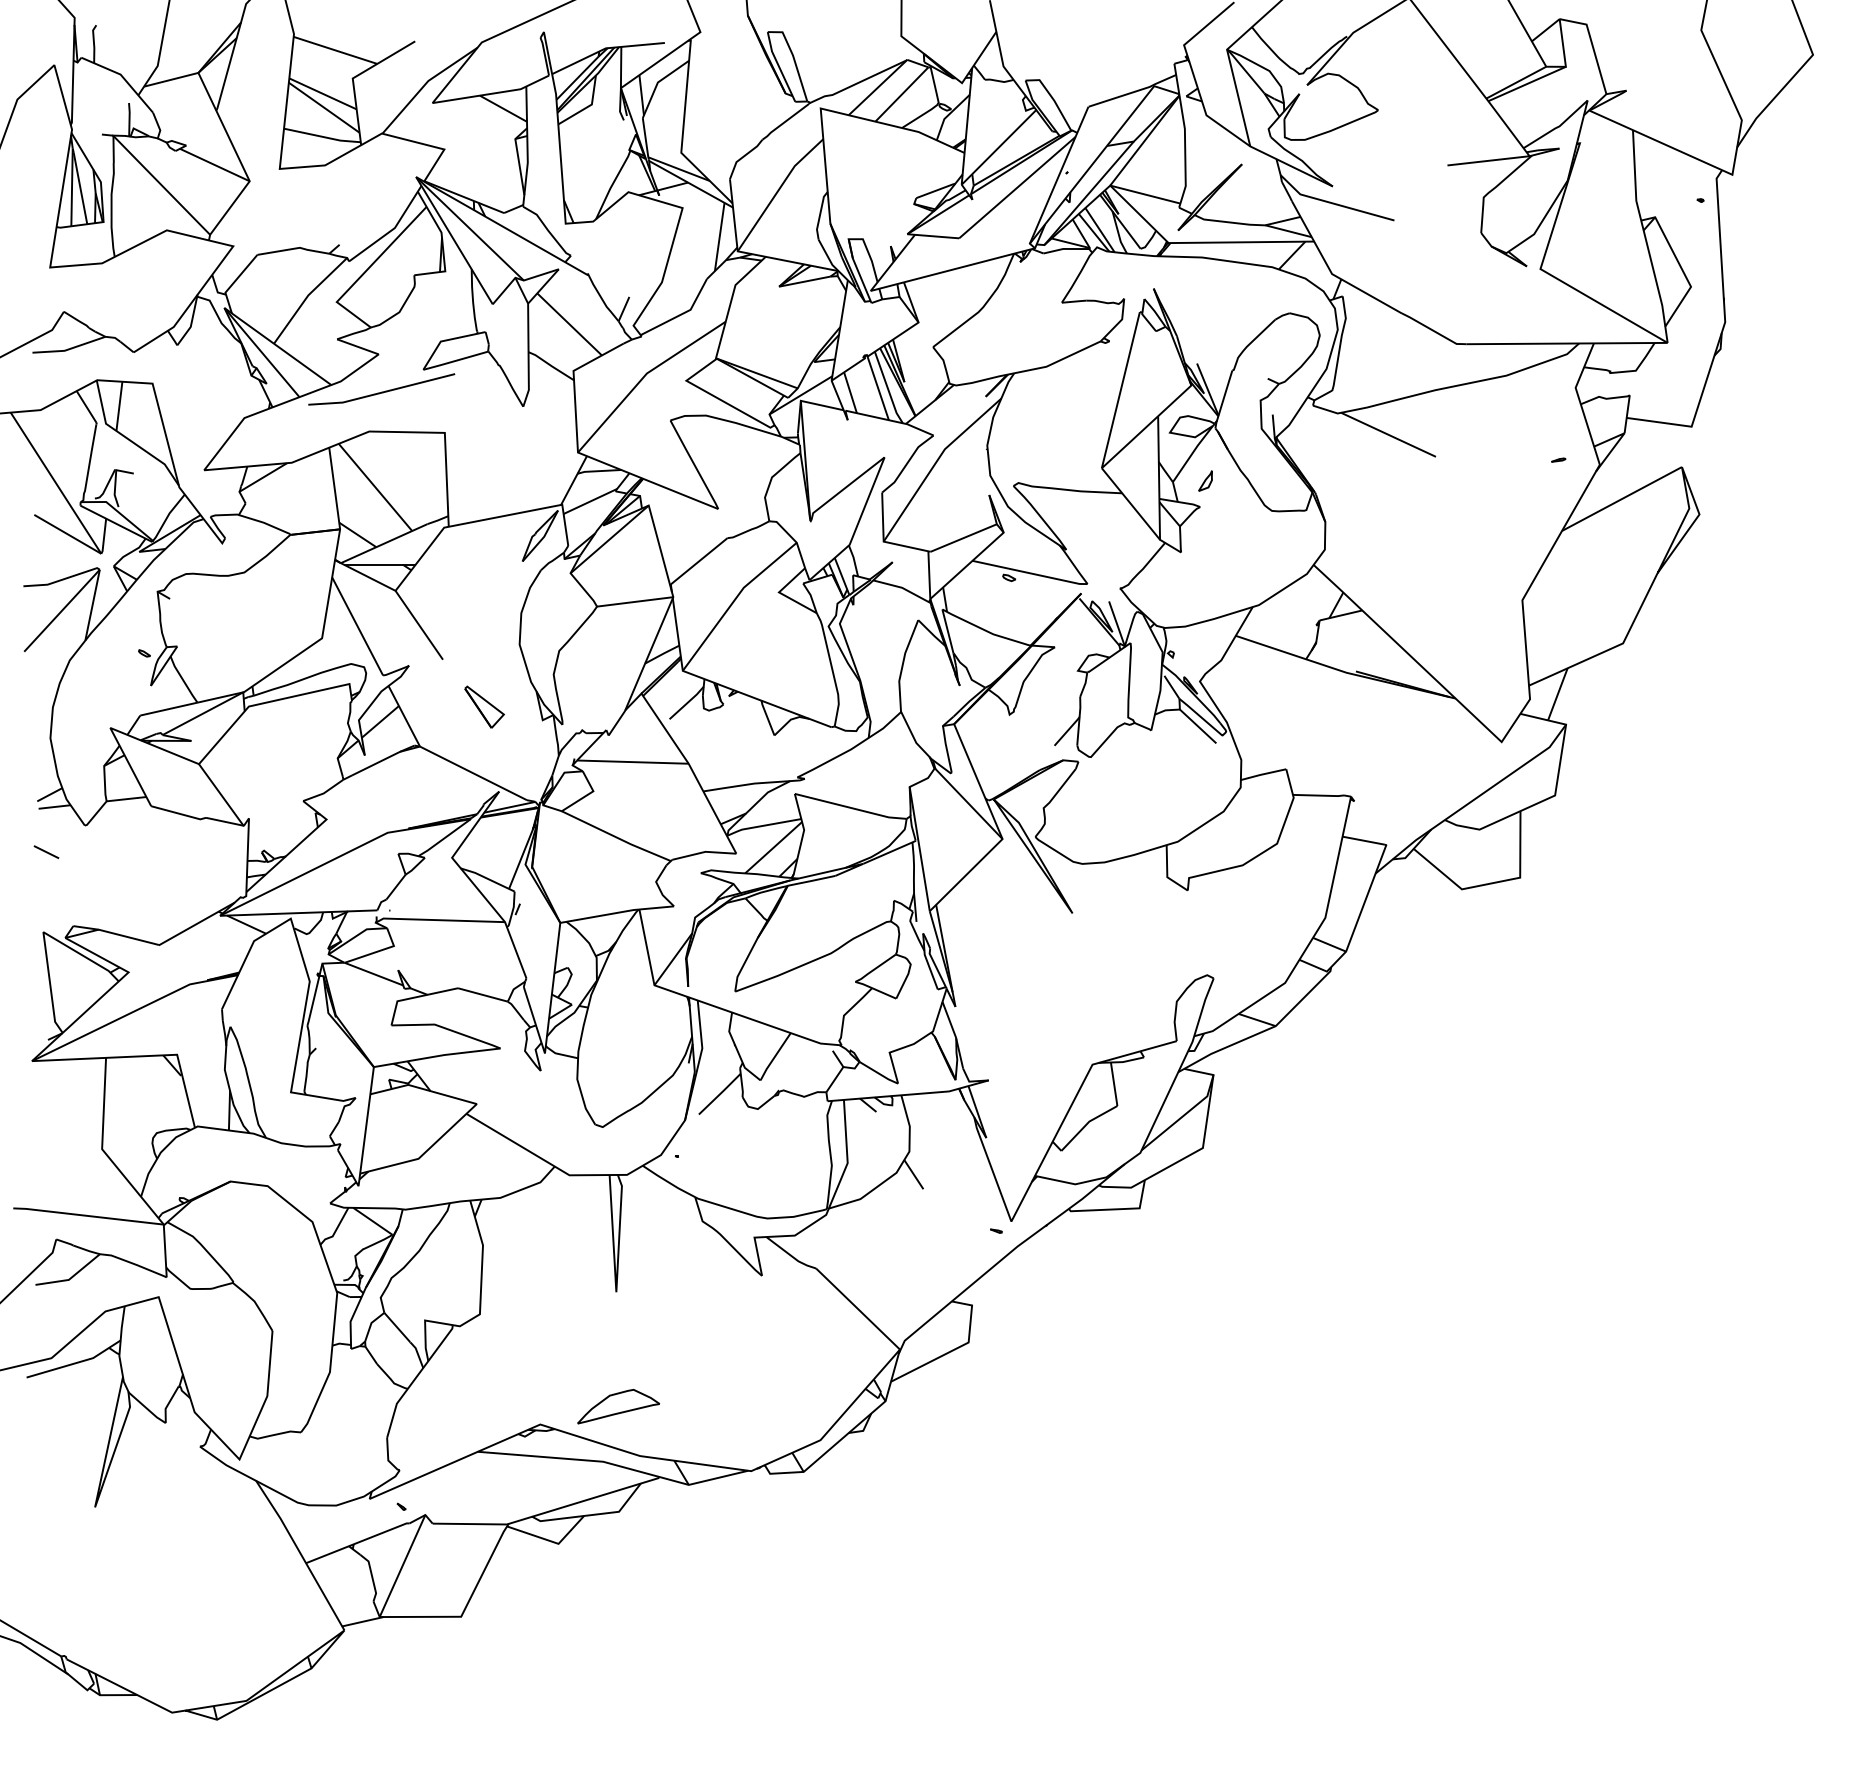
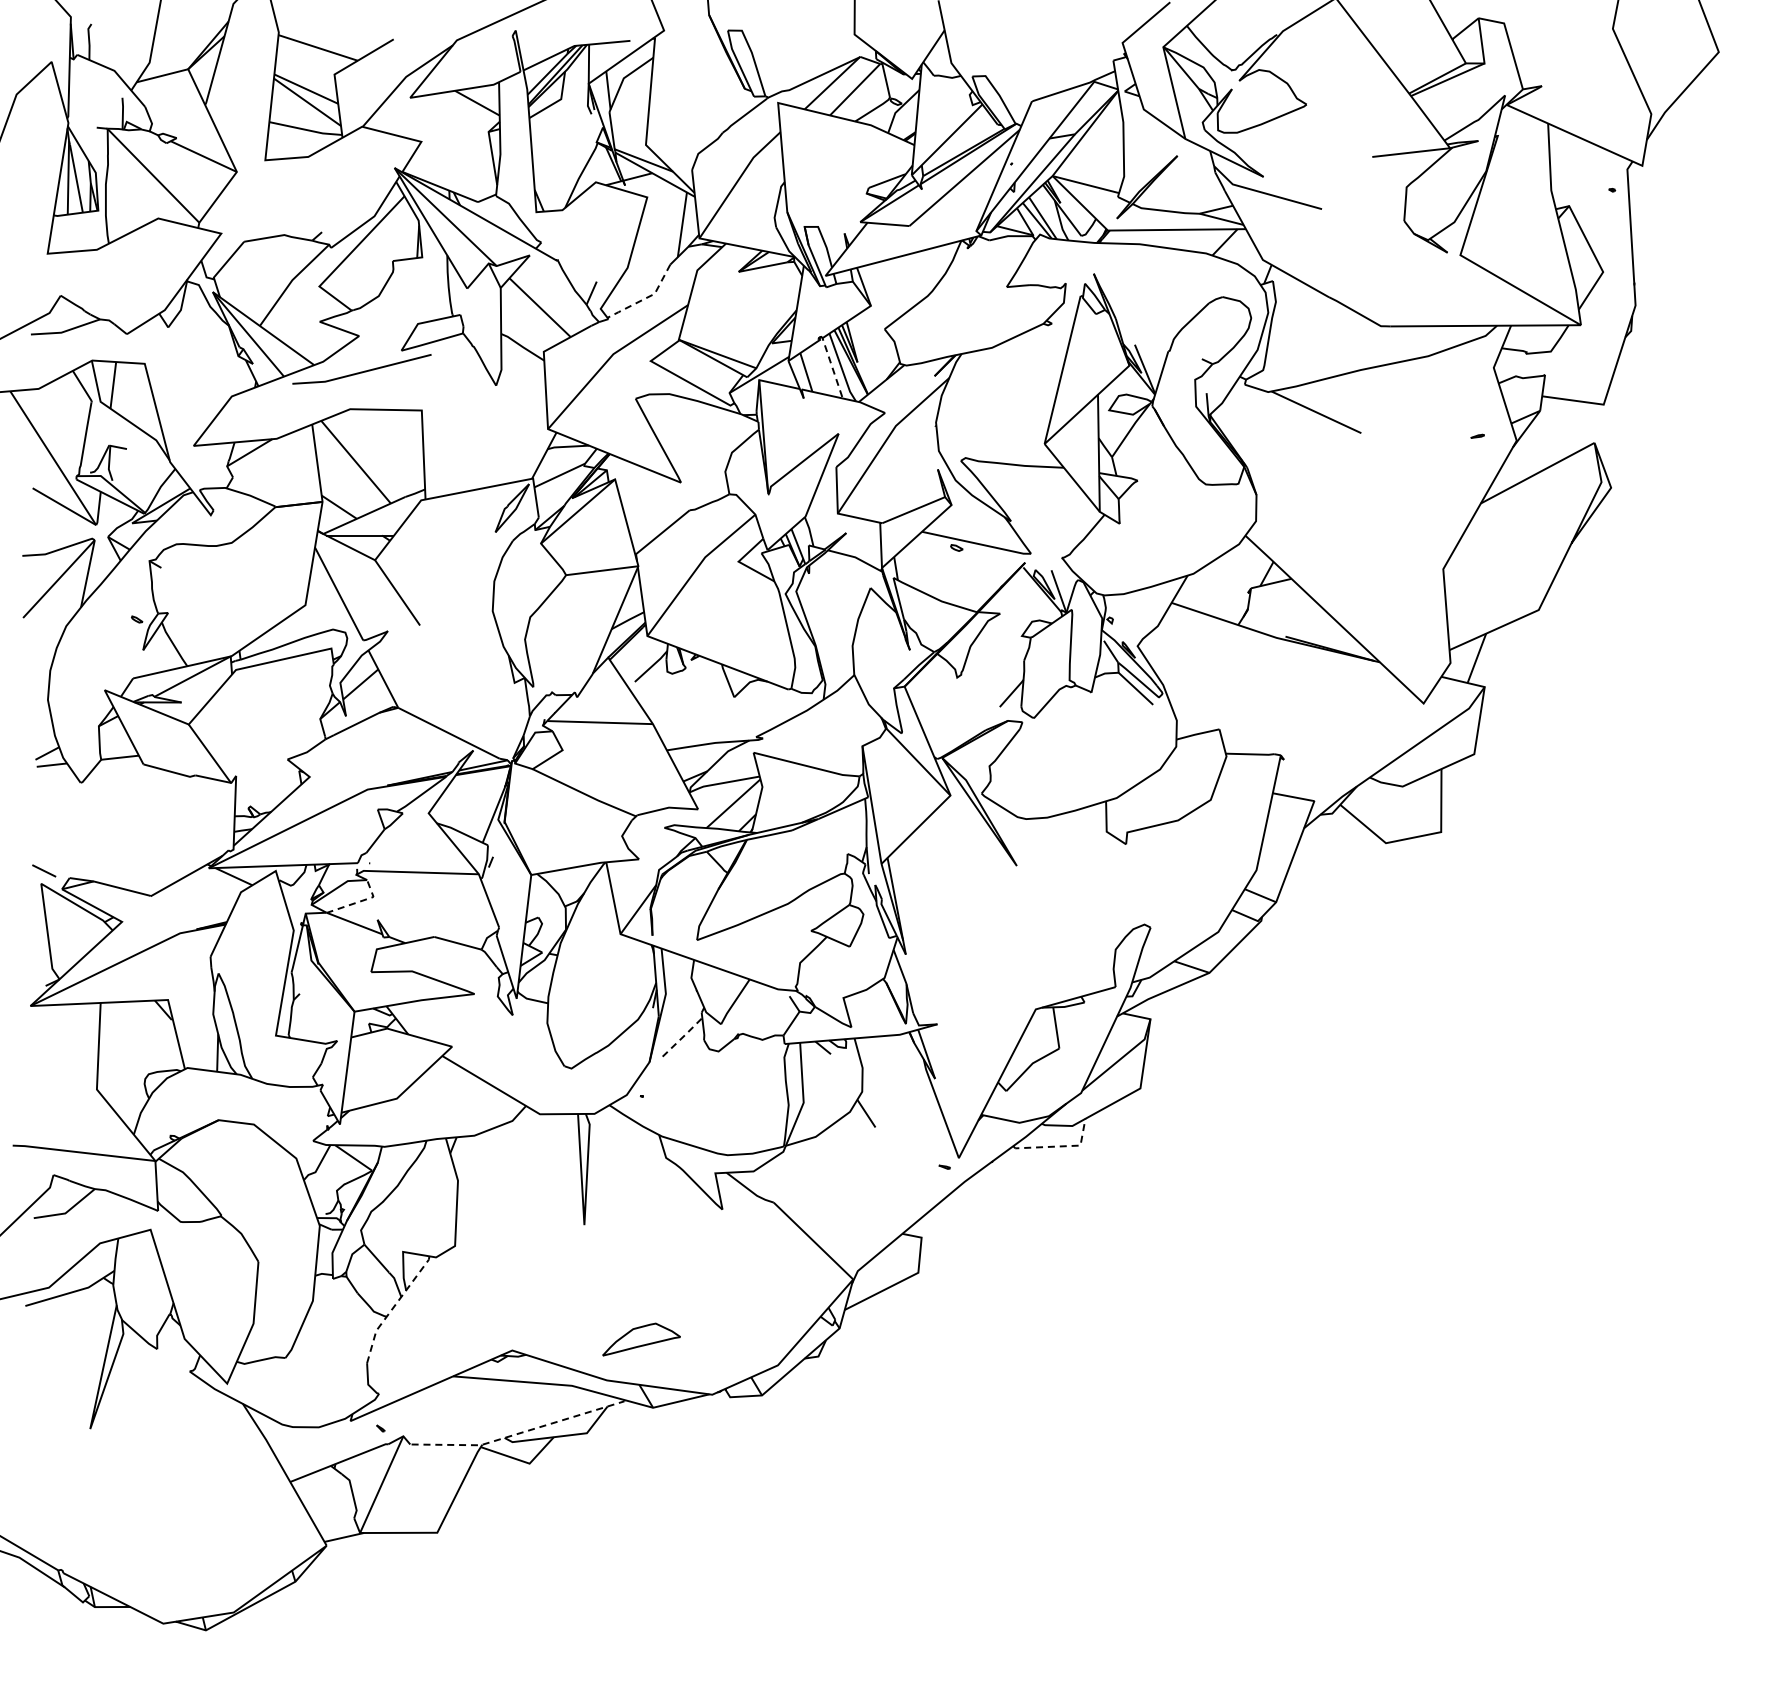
line: (680, 314) -> (645, 298), solid -> dashed
line: (877, 385) -> (831, 365), solid -> dashed
part: (1205, 481) -> (1142, 456), removed
part: (484, 707) -> (459, 670), removed
line: (46, 851) -> (44, 870), moved
line: (378, 951) -> (358, 902), solid -> dashed
line: (720, 1093) -> (683, 1036), solid -> dashed
line: (1118, 1209) -> (1060, 1146), solid -> dashed
line: (416, 1378) -> (394, 1306), solid -> dashed
part: (618, 1406) -> (641, 1339), moved
line: (547, 1512) -> (519, 1433), solid -> dashed

